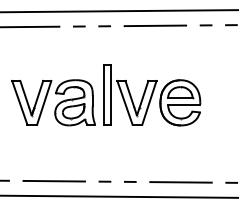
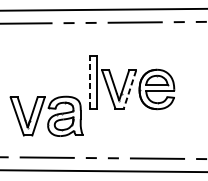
line: (103, 94) -> (90, 82), solid -> dashed
part: (53, 102) -> (46, 116), moved
line: (149, 103) -> (130, 90), solid -> dashed

